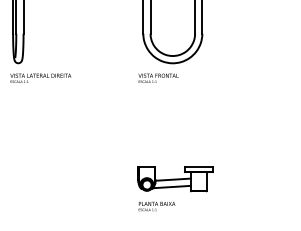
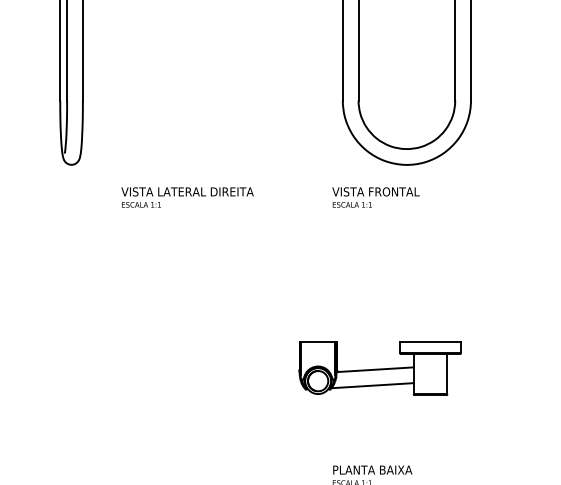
text: (40, 77) -> (186, 195), moved
part: (175, 179) -> (380, 369), moved

